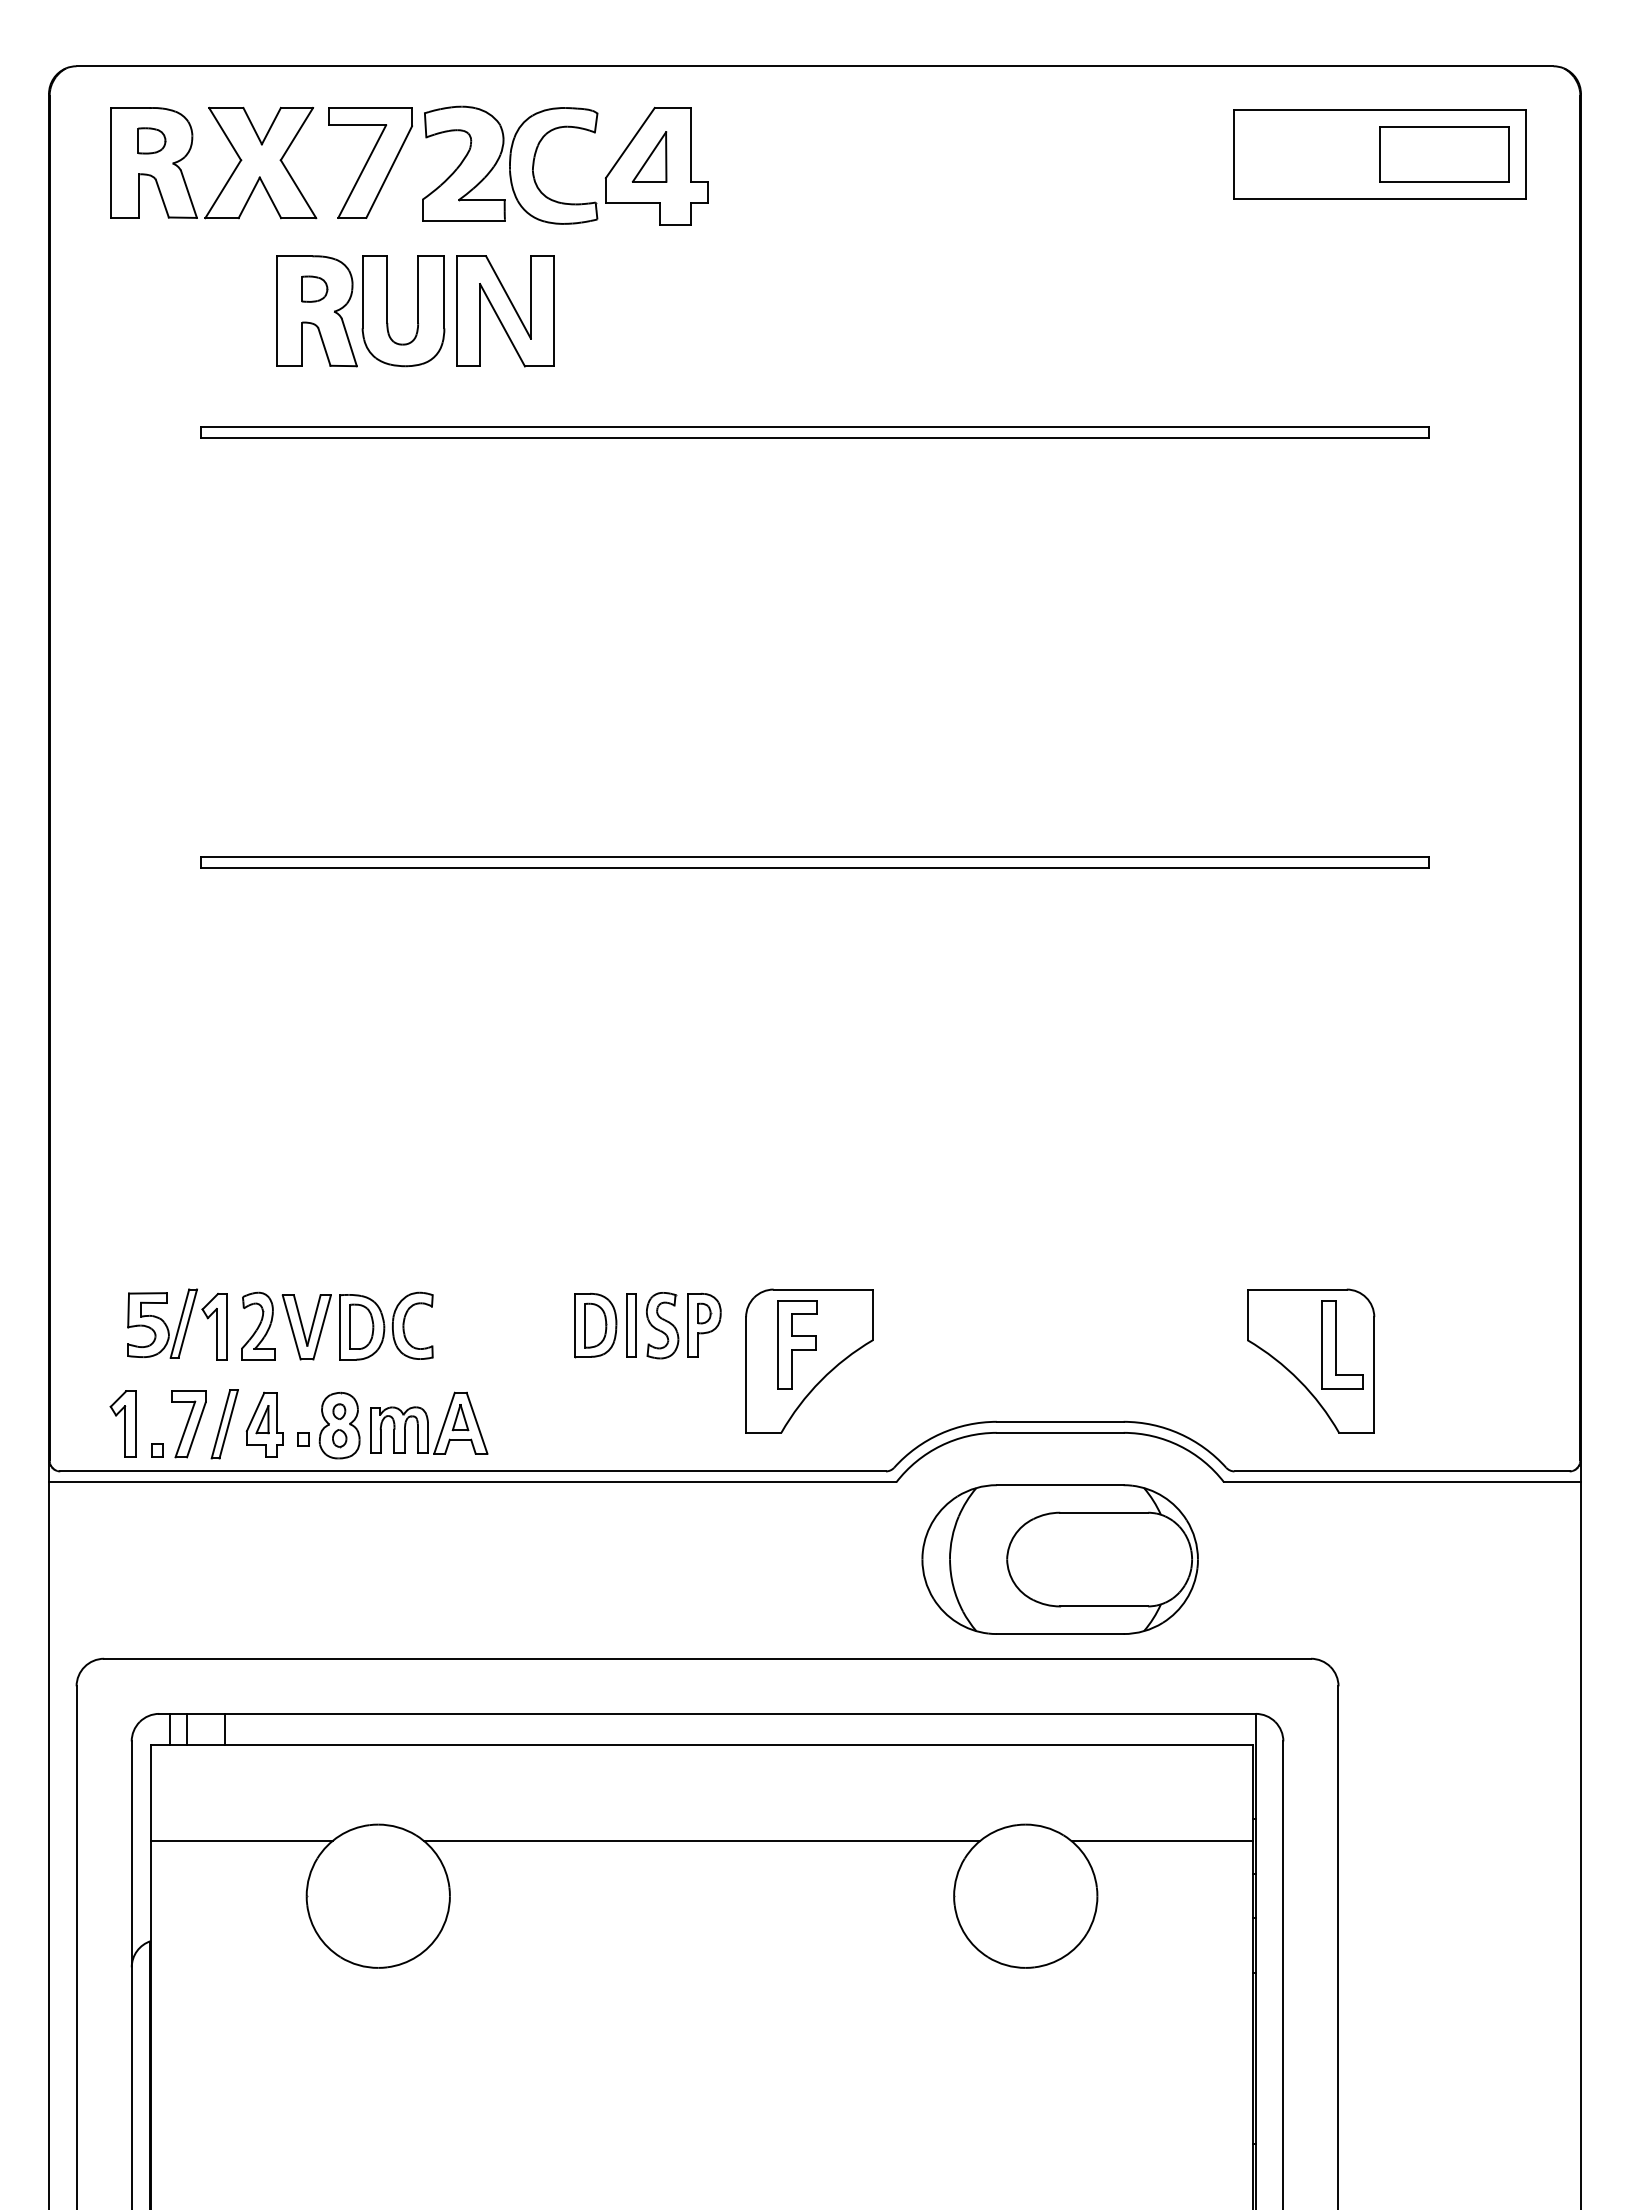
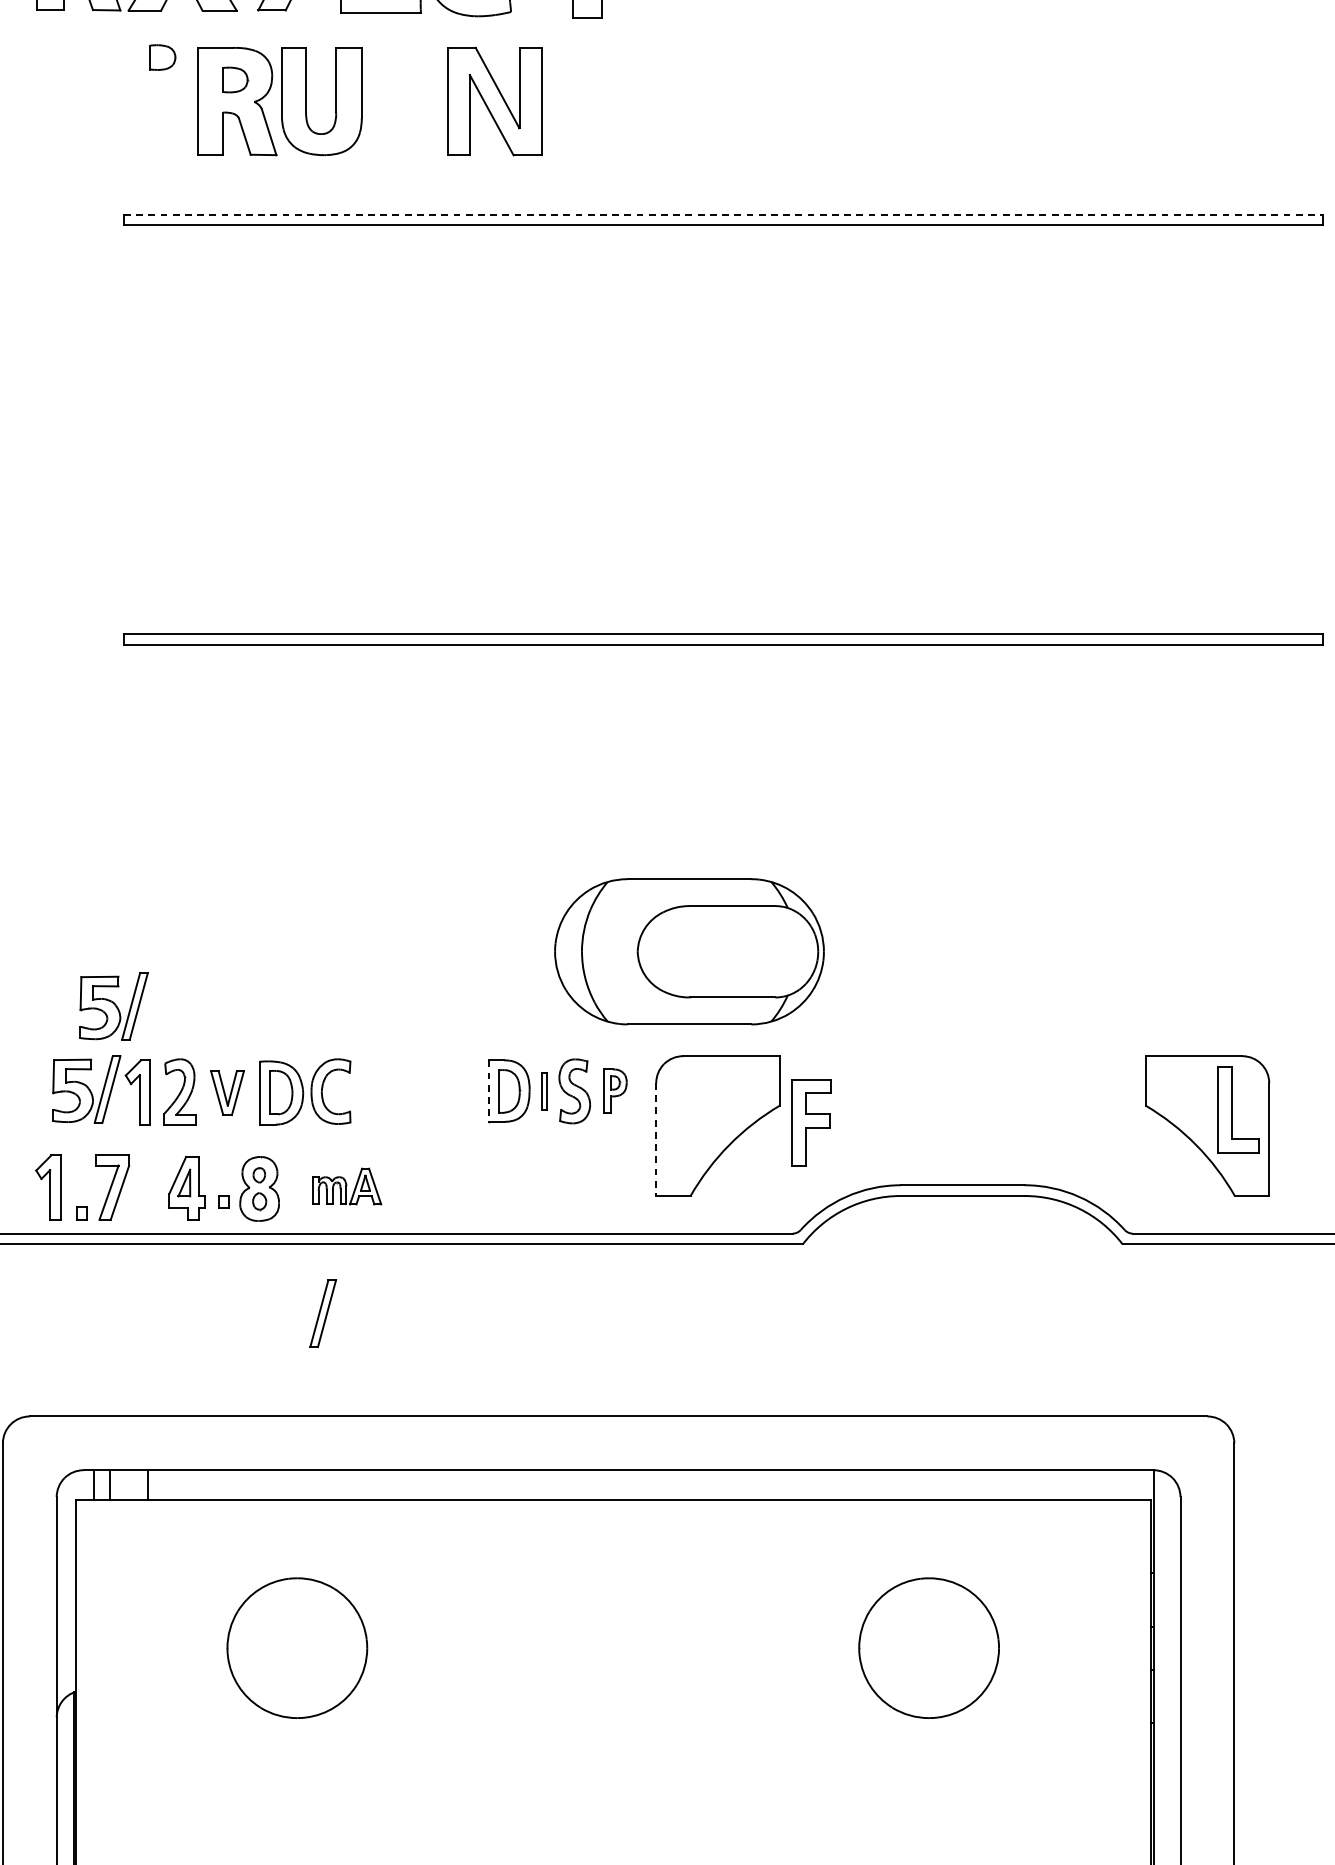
part: (240, 265) -> (162, 56), added
part: (505, 311) -> (494, 101), moved
line: (815, 427) -> (723, 214), solid -> dashed
part: (190, 1238) -> (114, 1006), added
part: (704, 1324) -> (615, 1090), size x0.7
line: (574, 1325) -> (488, 1091), solid -> dashed
part: (631, 1325) -> (544, 1091), size x0.6
part: (306, 1327) -> (227, 1093), size x0.7
part: (797, 1344) -> (811, 1122), moved
line: (746, 1374) -> (656, 1139), solid -> dashed
part: (429, 1422) -> (347, 1185), size x0.6
part: (224, 1424) -> (322, 1313), moved
part: (1059, 1559) -> (688, 951), moved
line: (241, 1841) -> (163, 1594), removed
line: (701, 1841) -> (612, 1594), removed
line: (1162, 1841) -> (1062, 1594), removed

